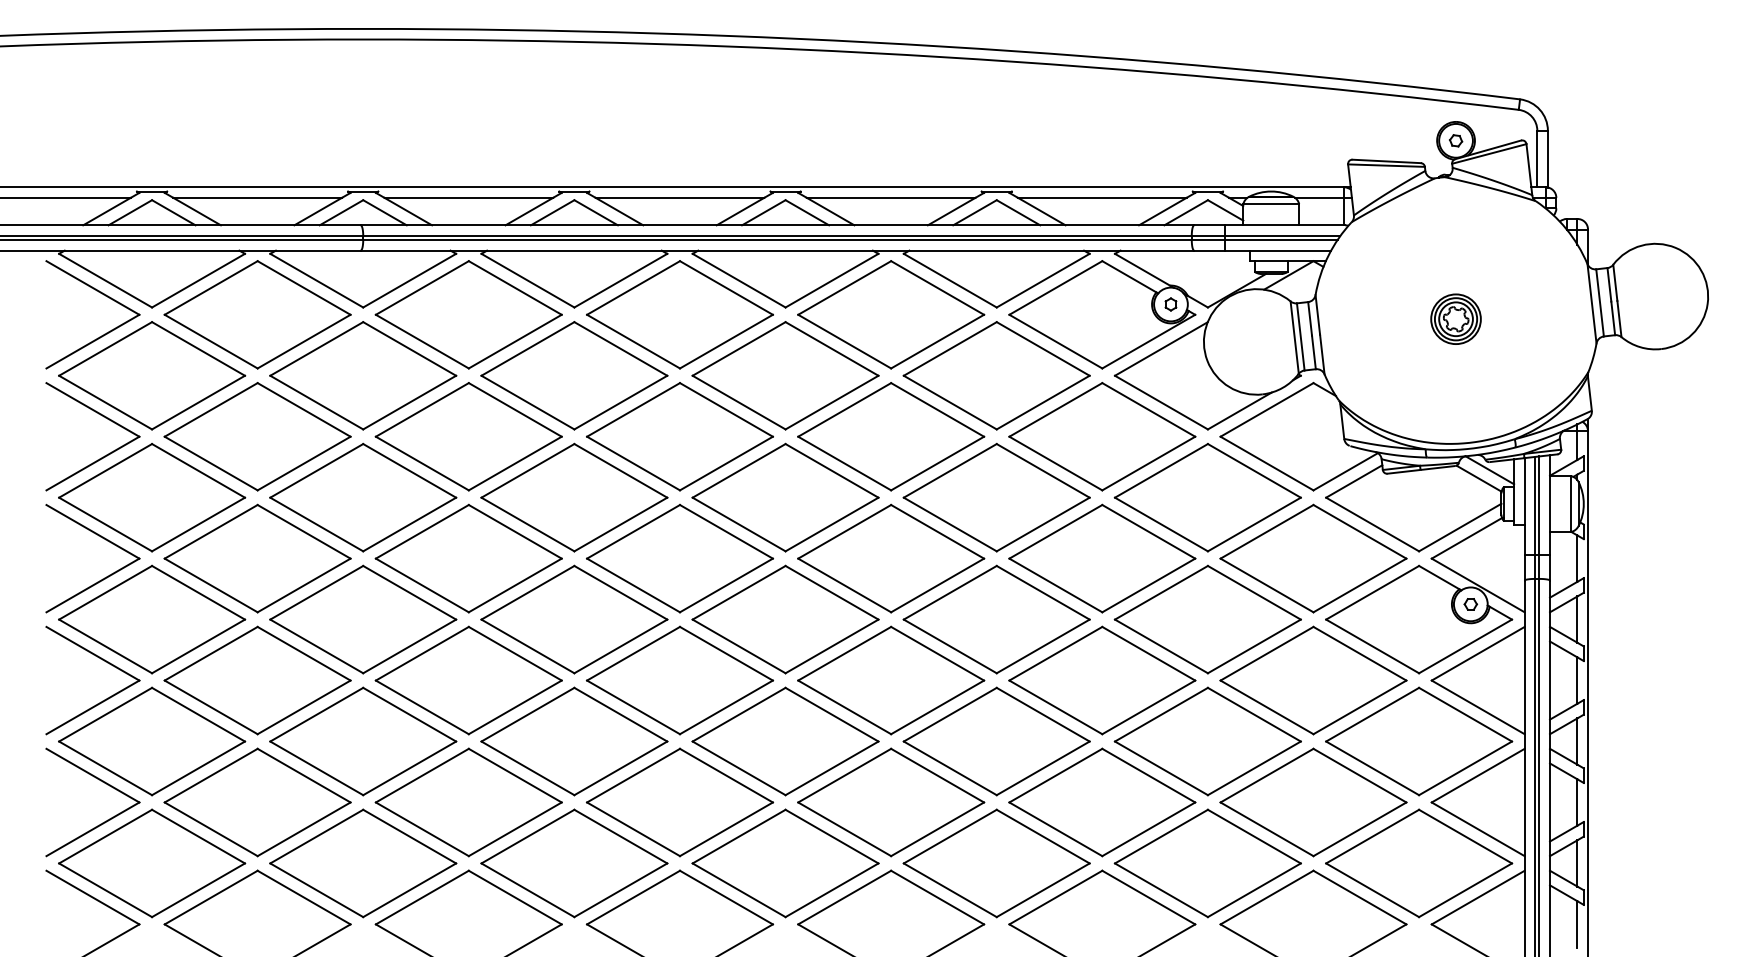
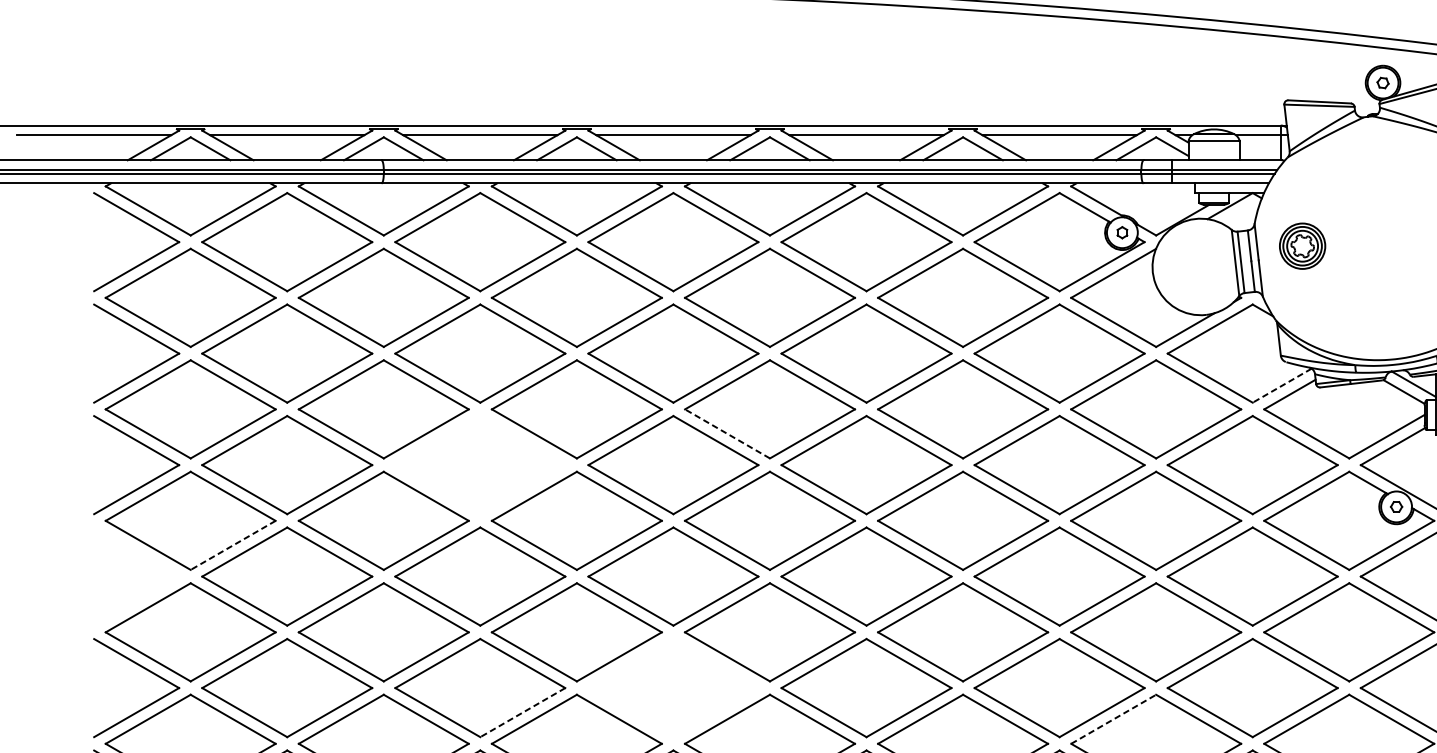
part: (1455, 318) -> (1302, 245), moved
line: (1345, 472) -> (1281, 386), solid -> dashed
line: (739, 524) -> (727, 433), solid -> dashed
part: (468, 558) -> (480, 464), removed
line: (198, 646) -> (233, 545), solid -> dashed
part: (105, 662) -> (148, 560), removed
part: (680, 802) -> (673, 688), removed
line: (515, 829) -> (523, 712), solid -> dashed
line: (1161, 836) -> (1113, 719), solid -> dashed

